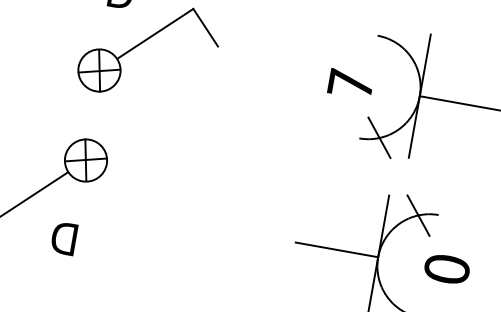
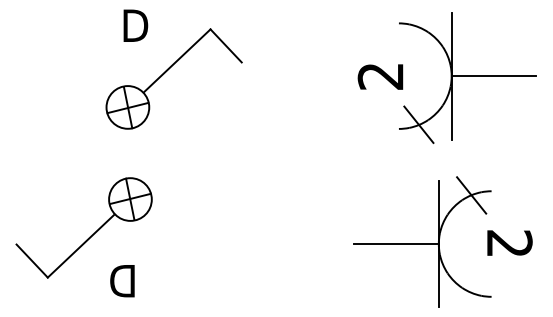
text: (350, 84) -> (380, 76), 7 -> 2
text: (447, 268) -> (509, 243), 0 -> 2

